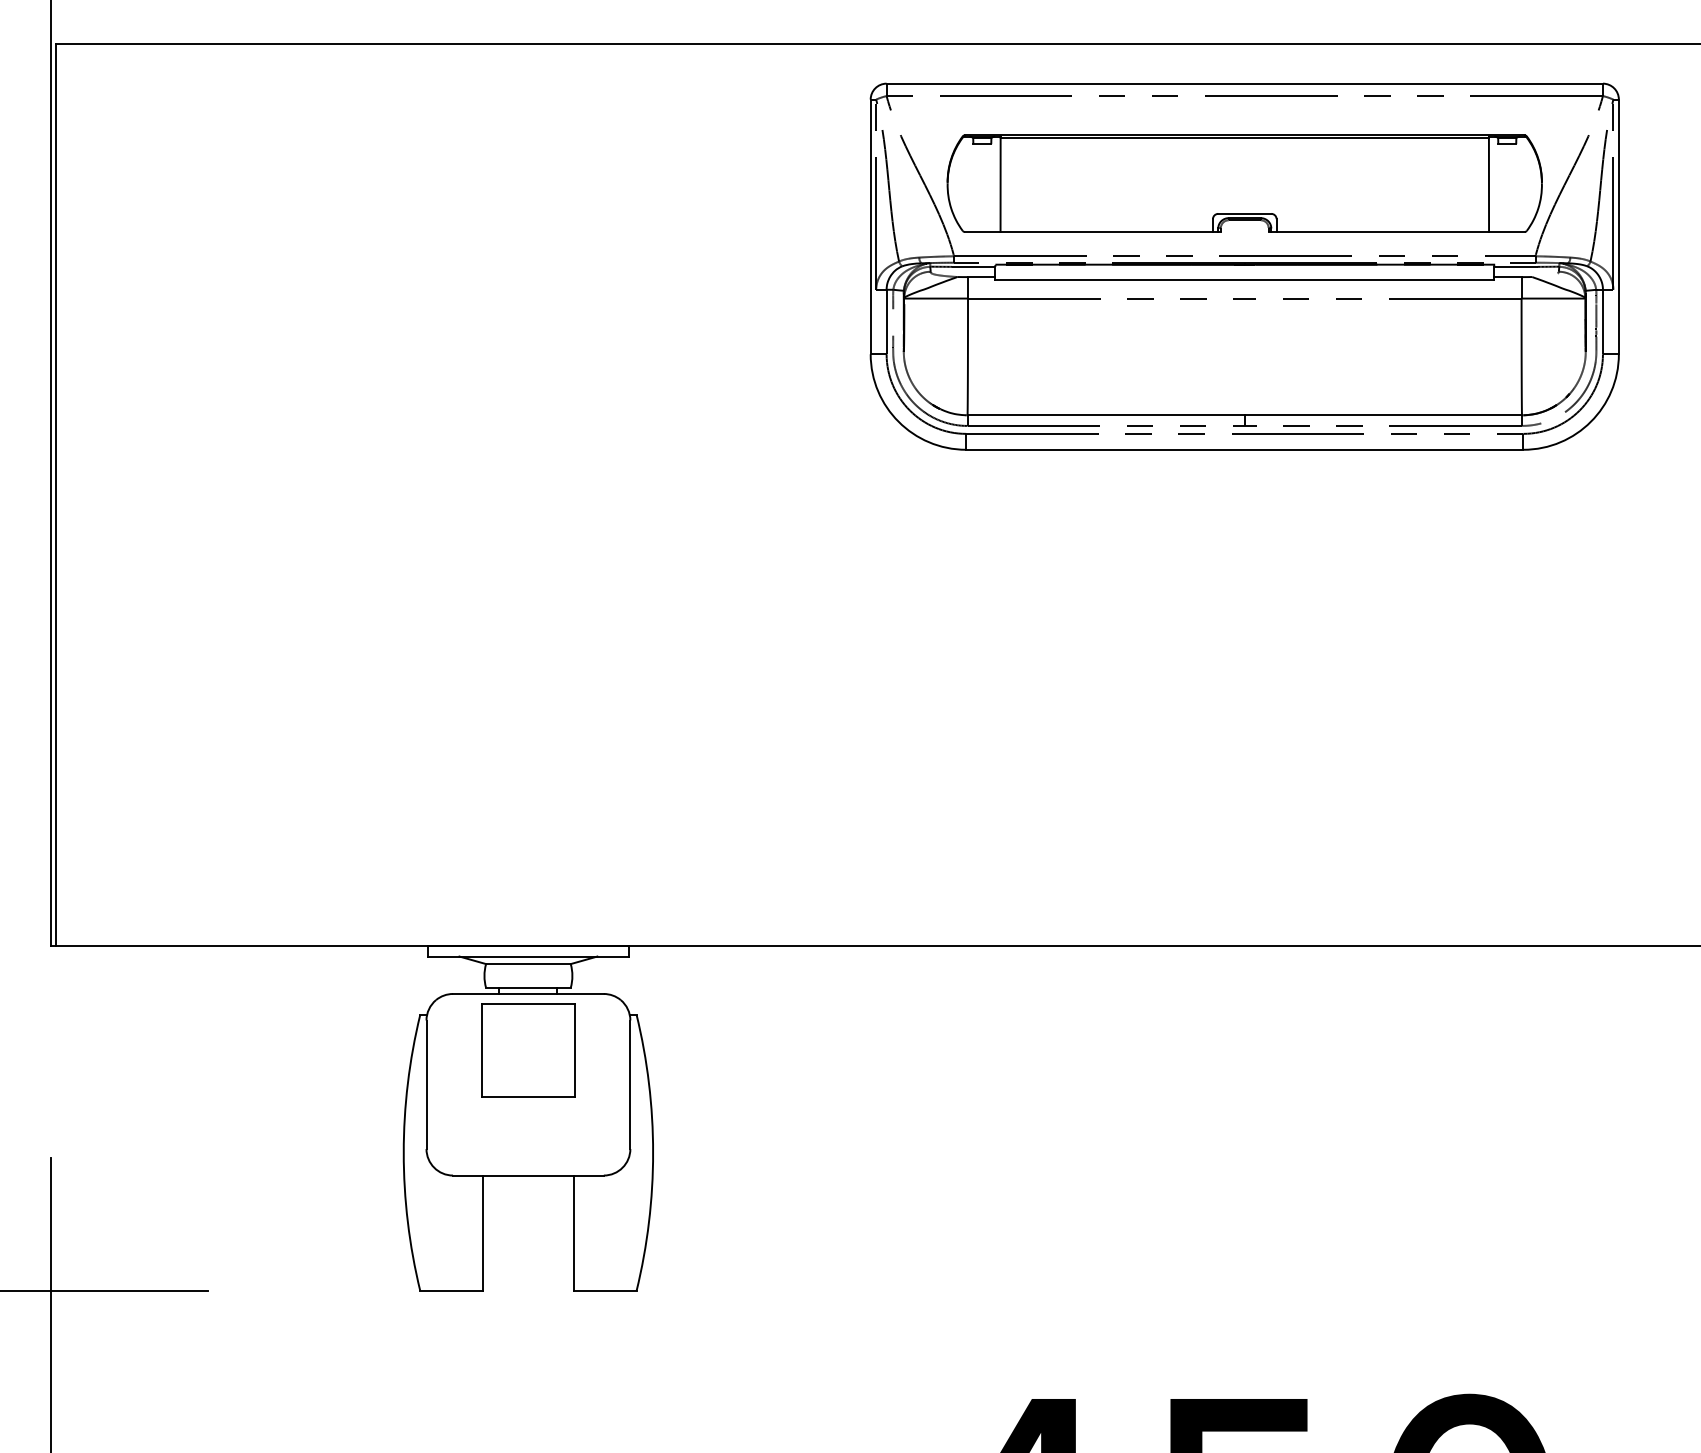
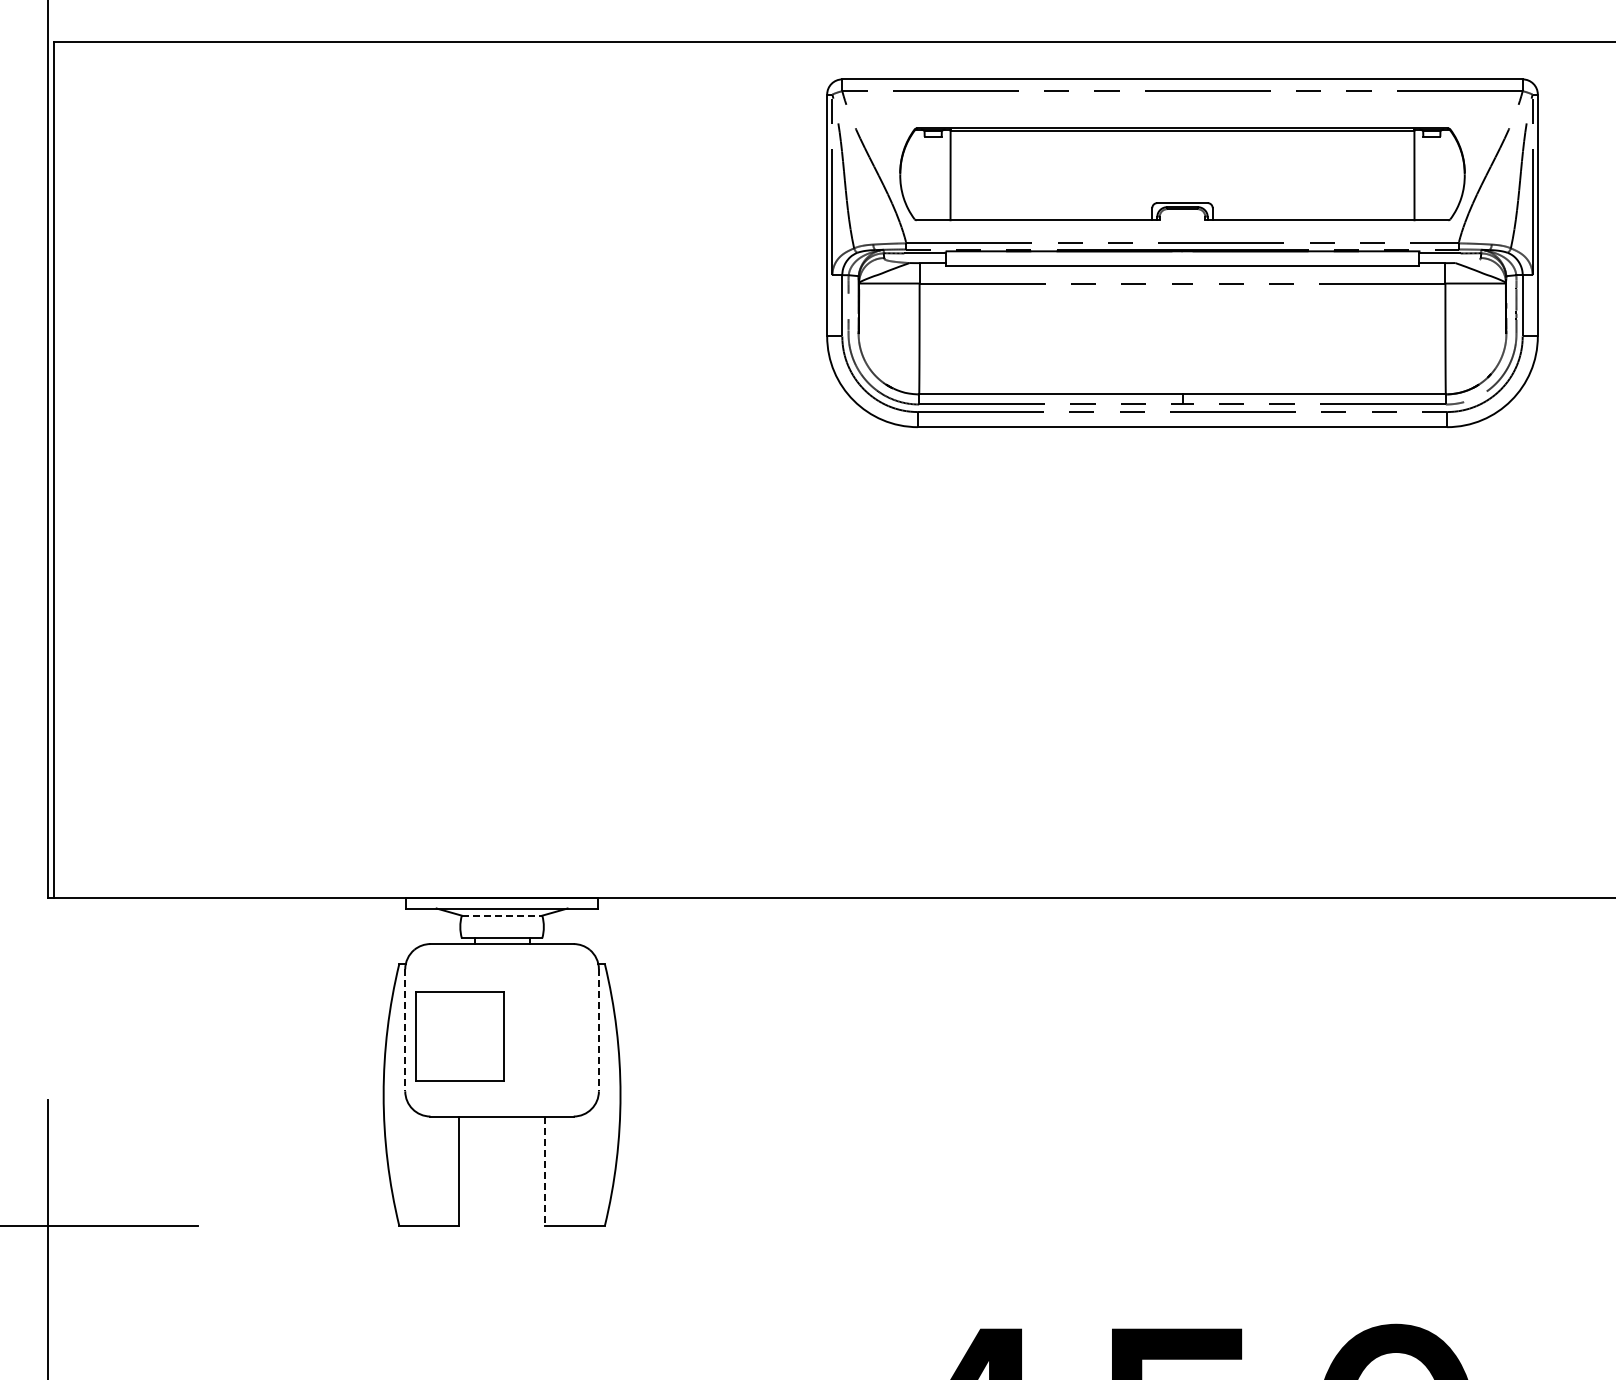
line: (528, 963) -> (502, 915), solid -> dashed
part: (527, 1050) -> (459, 1036), moved
line: (426, 1084) -> (405, 1030), solid -> dashed
line: (629, 1084) -> (598, 1030), solid -> dashed
line: (573, 1233) -> (544, 1171), solid -> dashed

